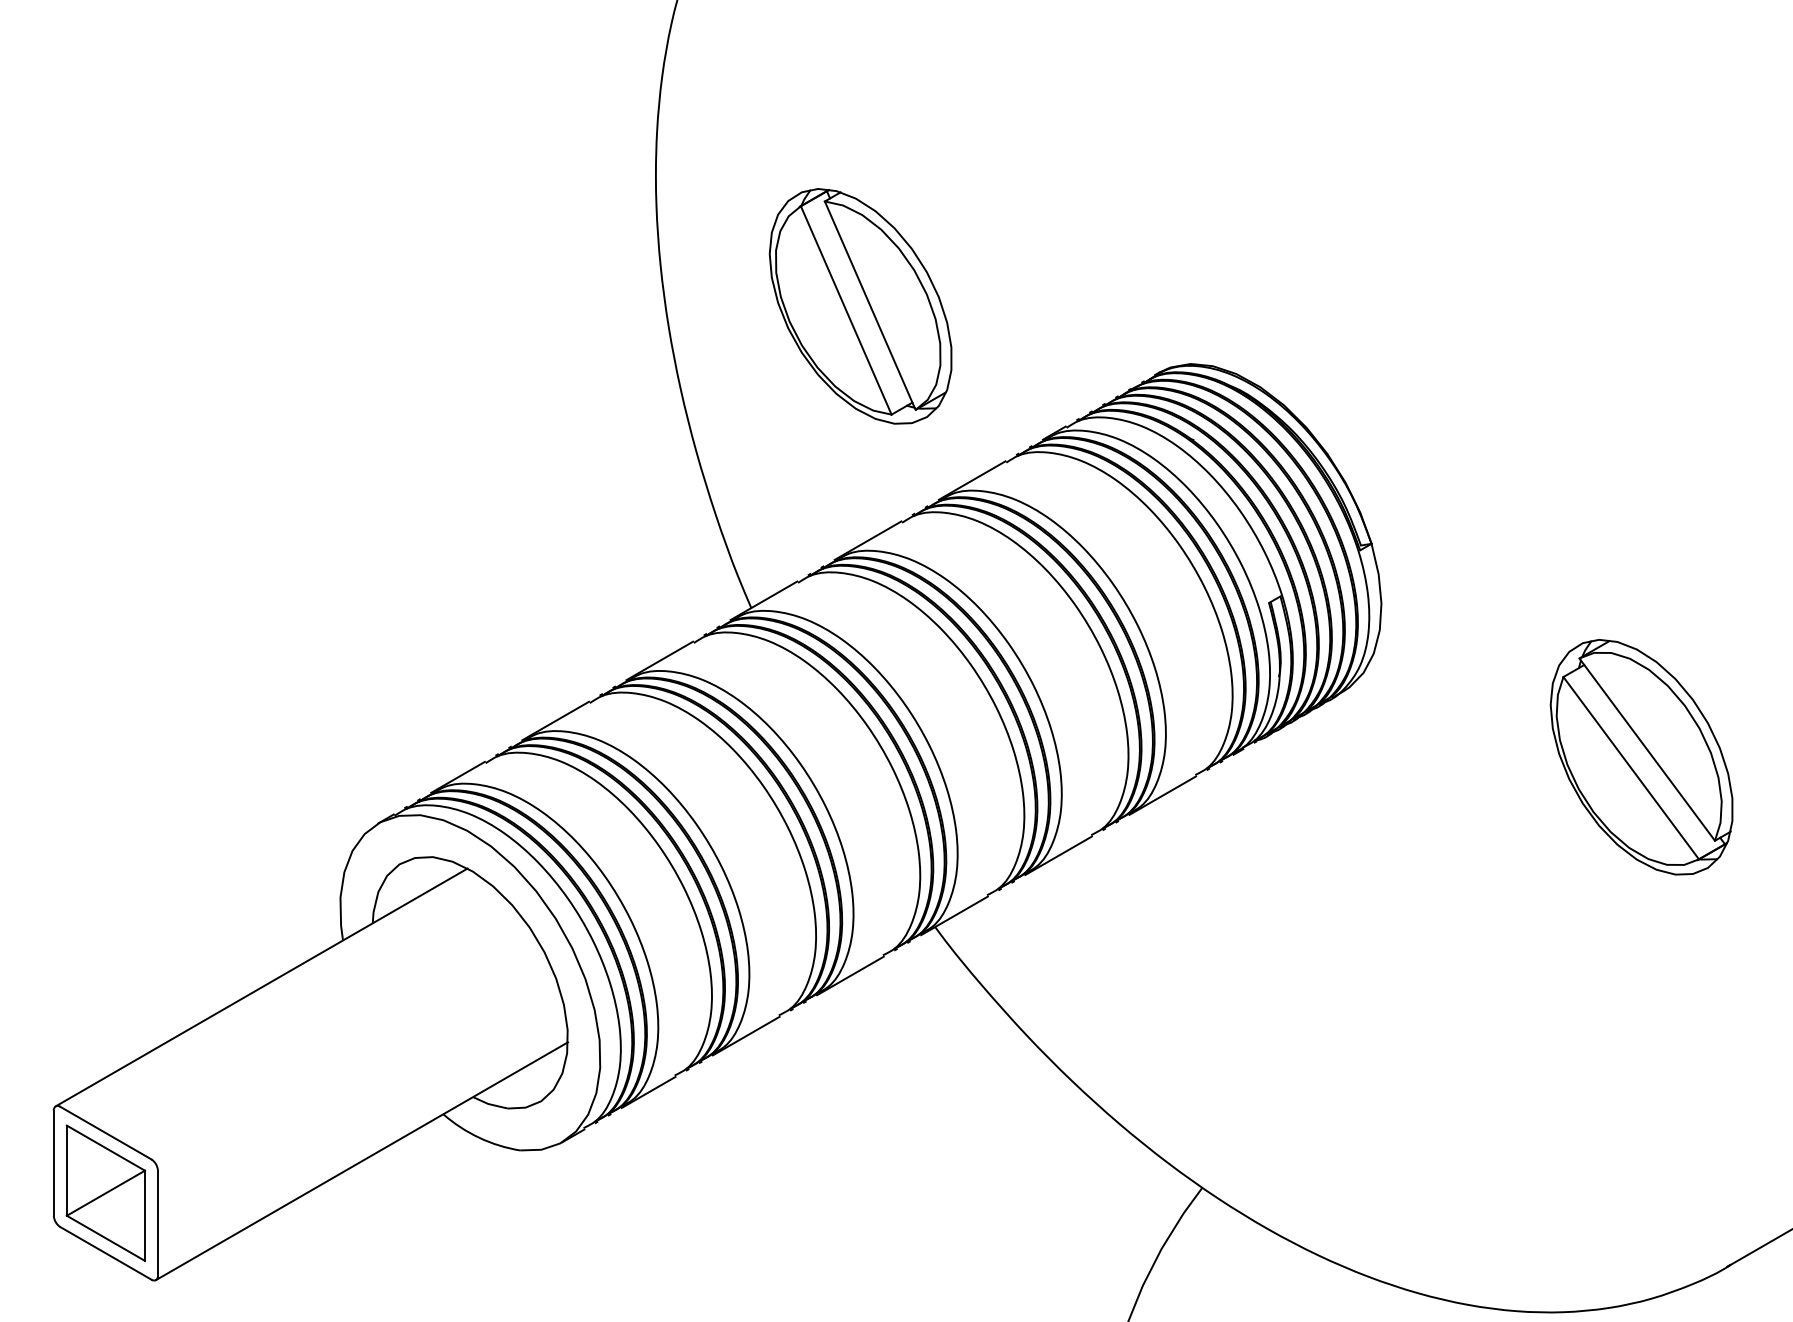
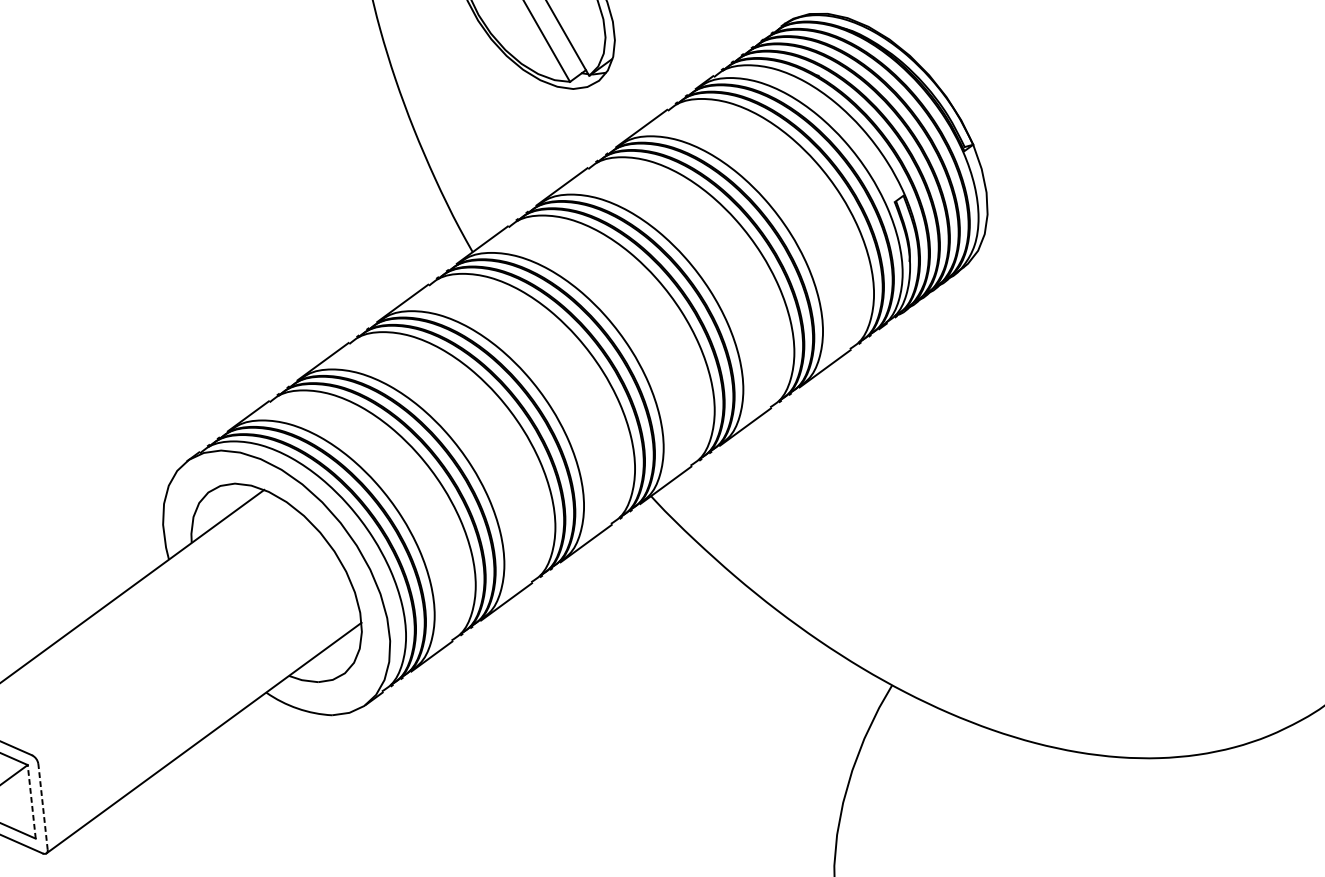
part: (1641, 757) -> (1212, 295), removed
line: (144, 1215) -> (31, 801), solid -> dashed
line: (157, 1223) -> (42, 807), solid -> dashed

